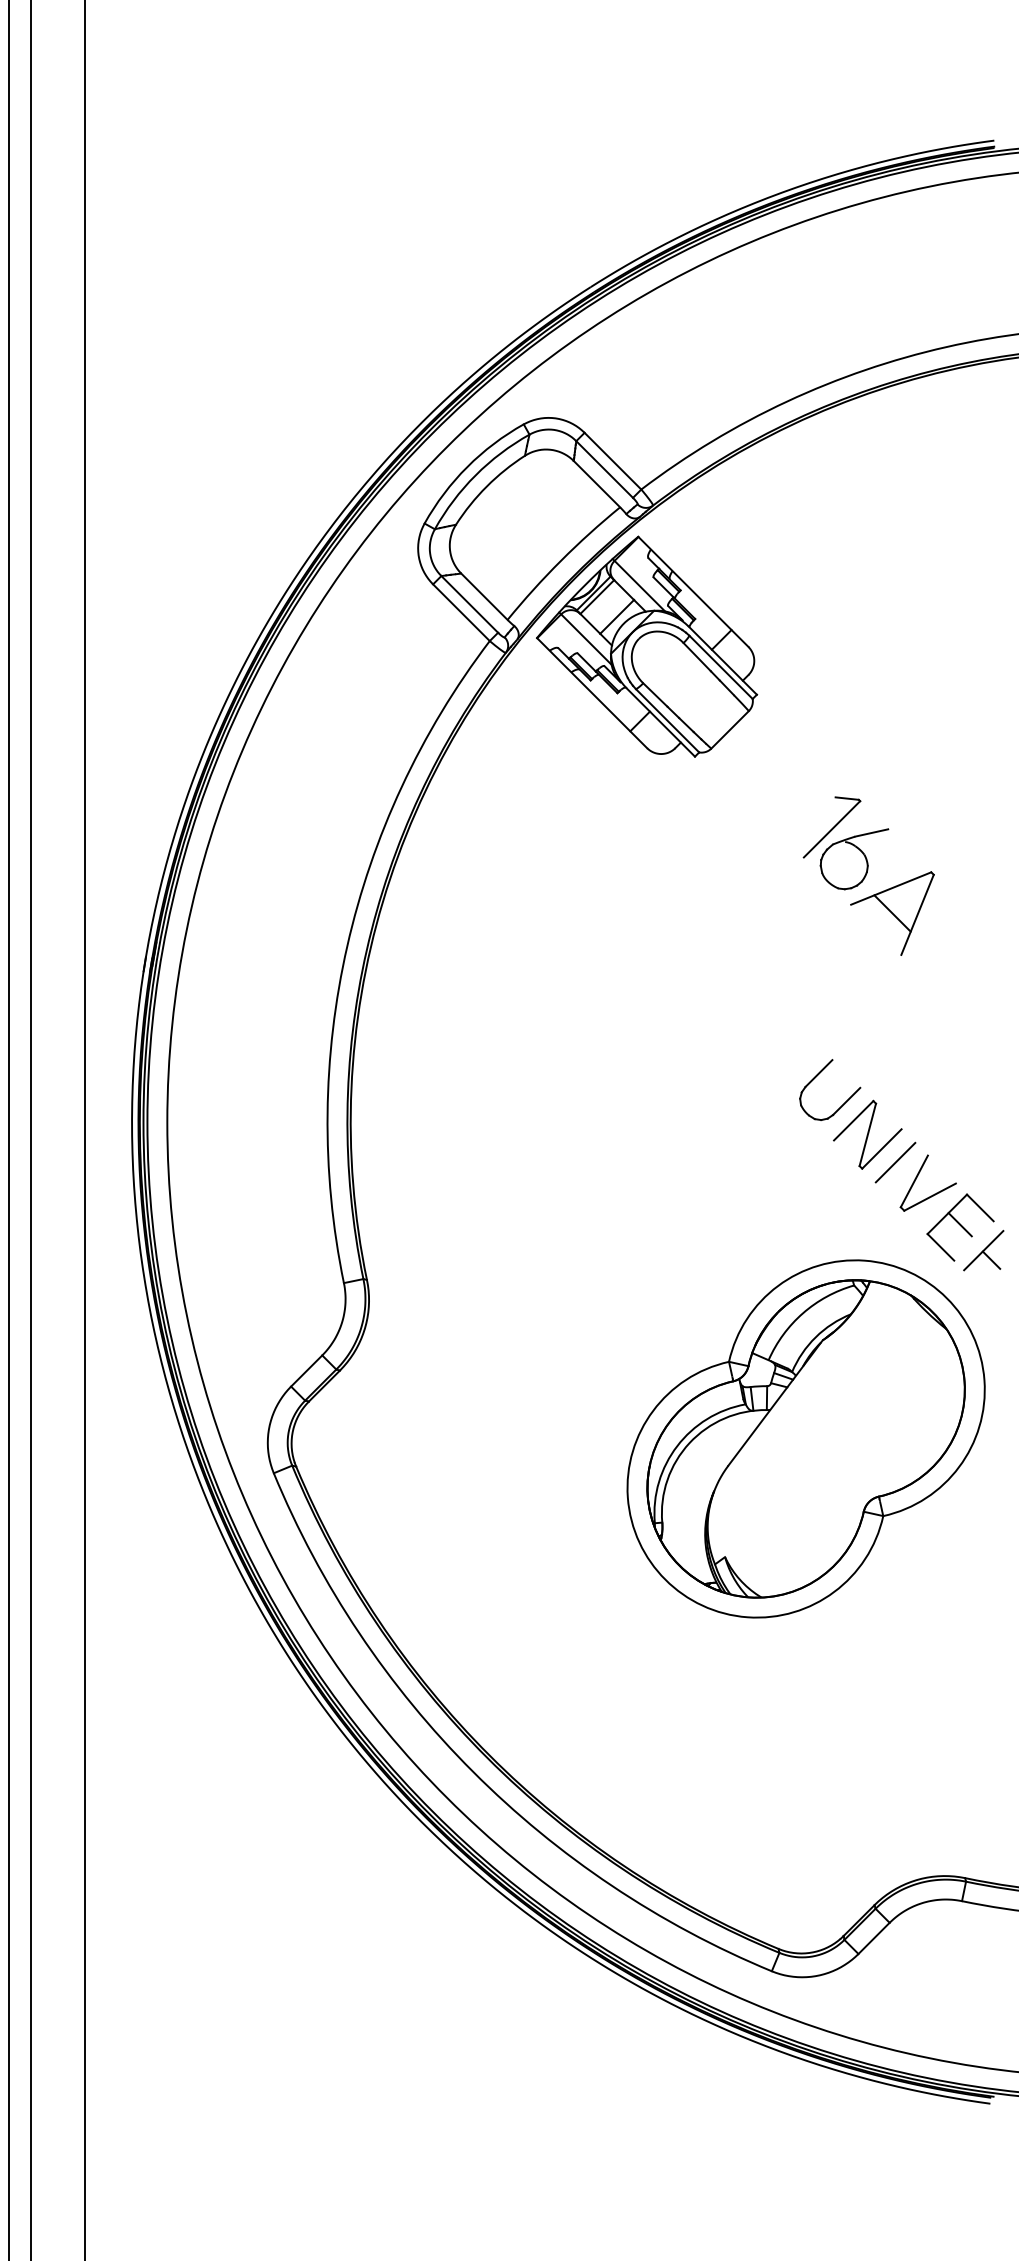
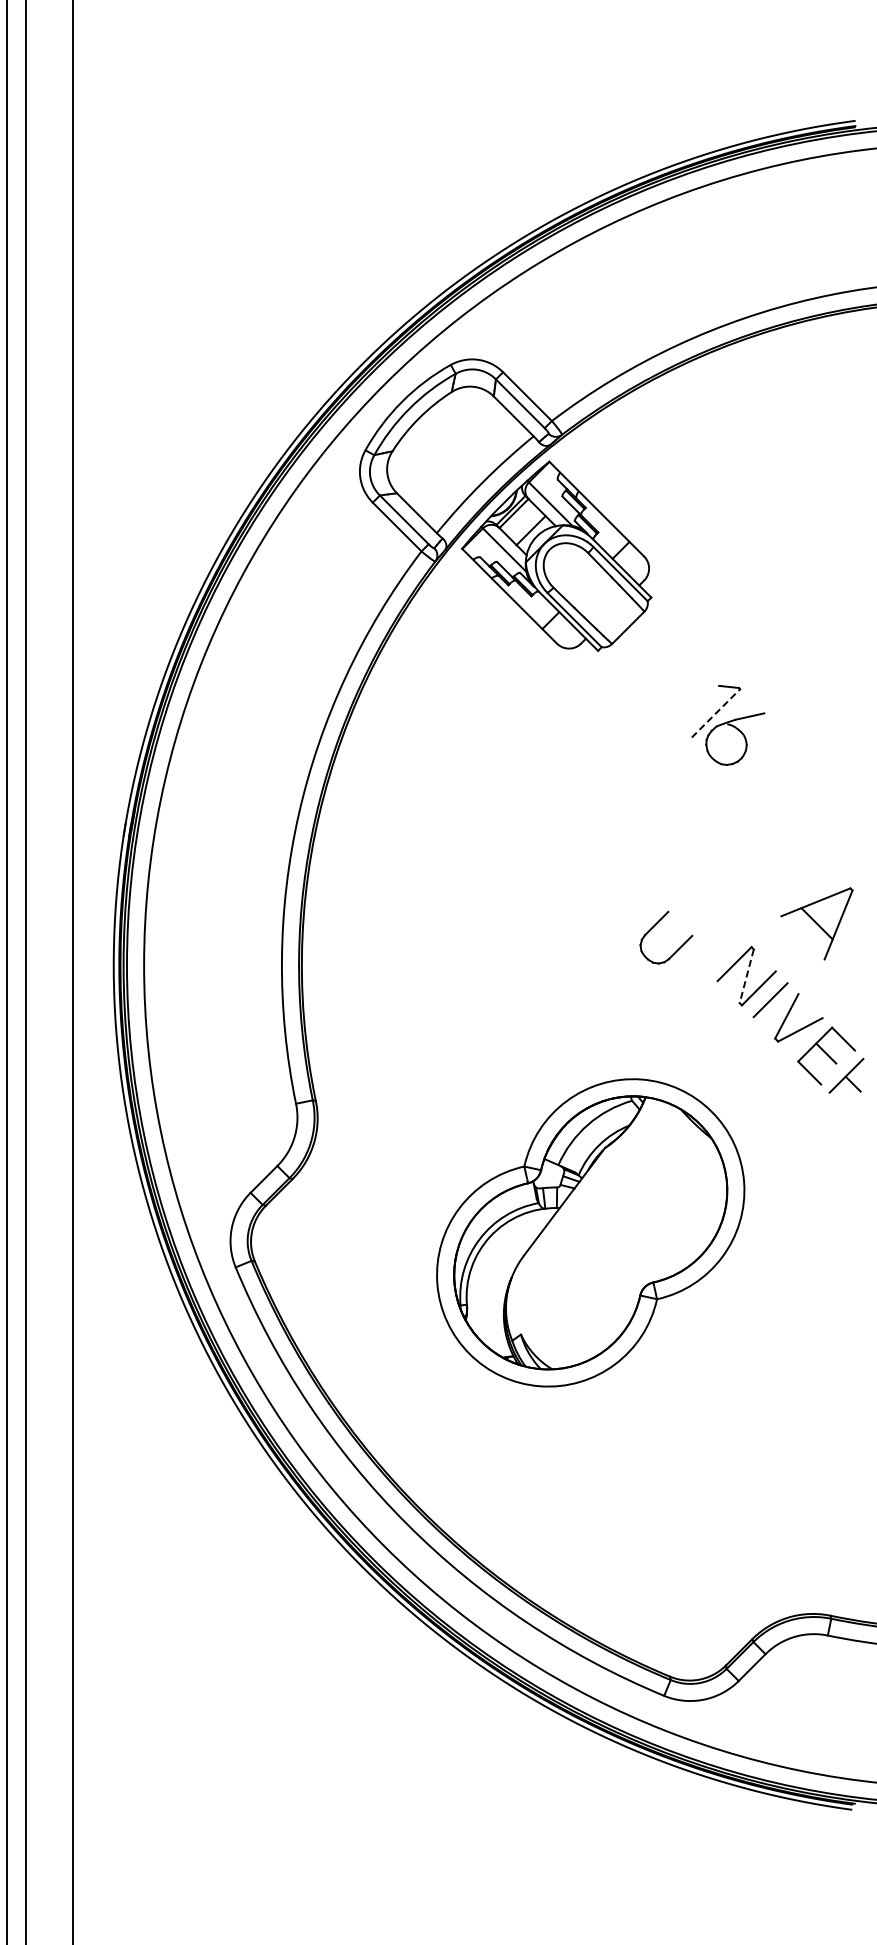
line: (832, 829) -> (716, 713), solid -> dashed
part: (891, 913) -> (816, 923), moved
part: (817, 1077) -> (655, 926), moved
line: (867, 1135) -> (746, 976), solid -> dashed
part: (805, 1438) -> (590, 1232), moved

